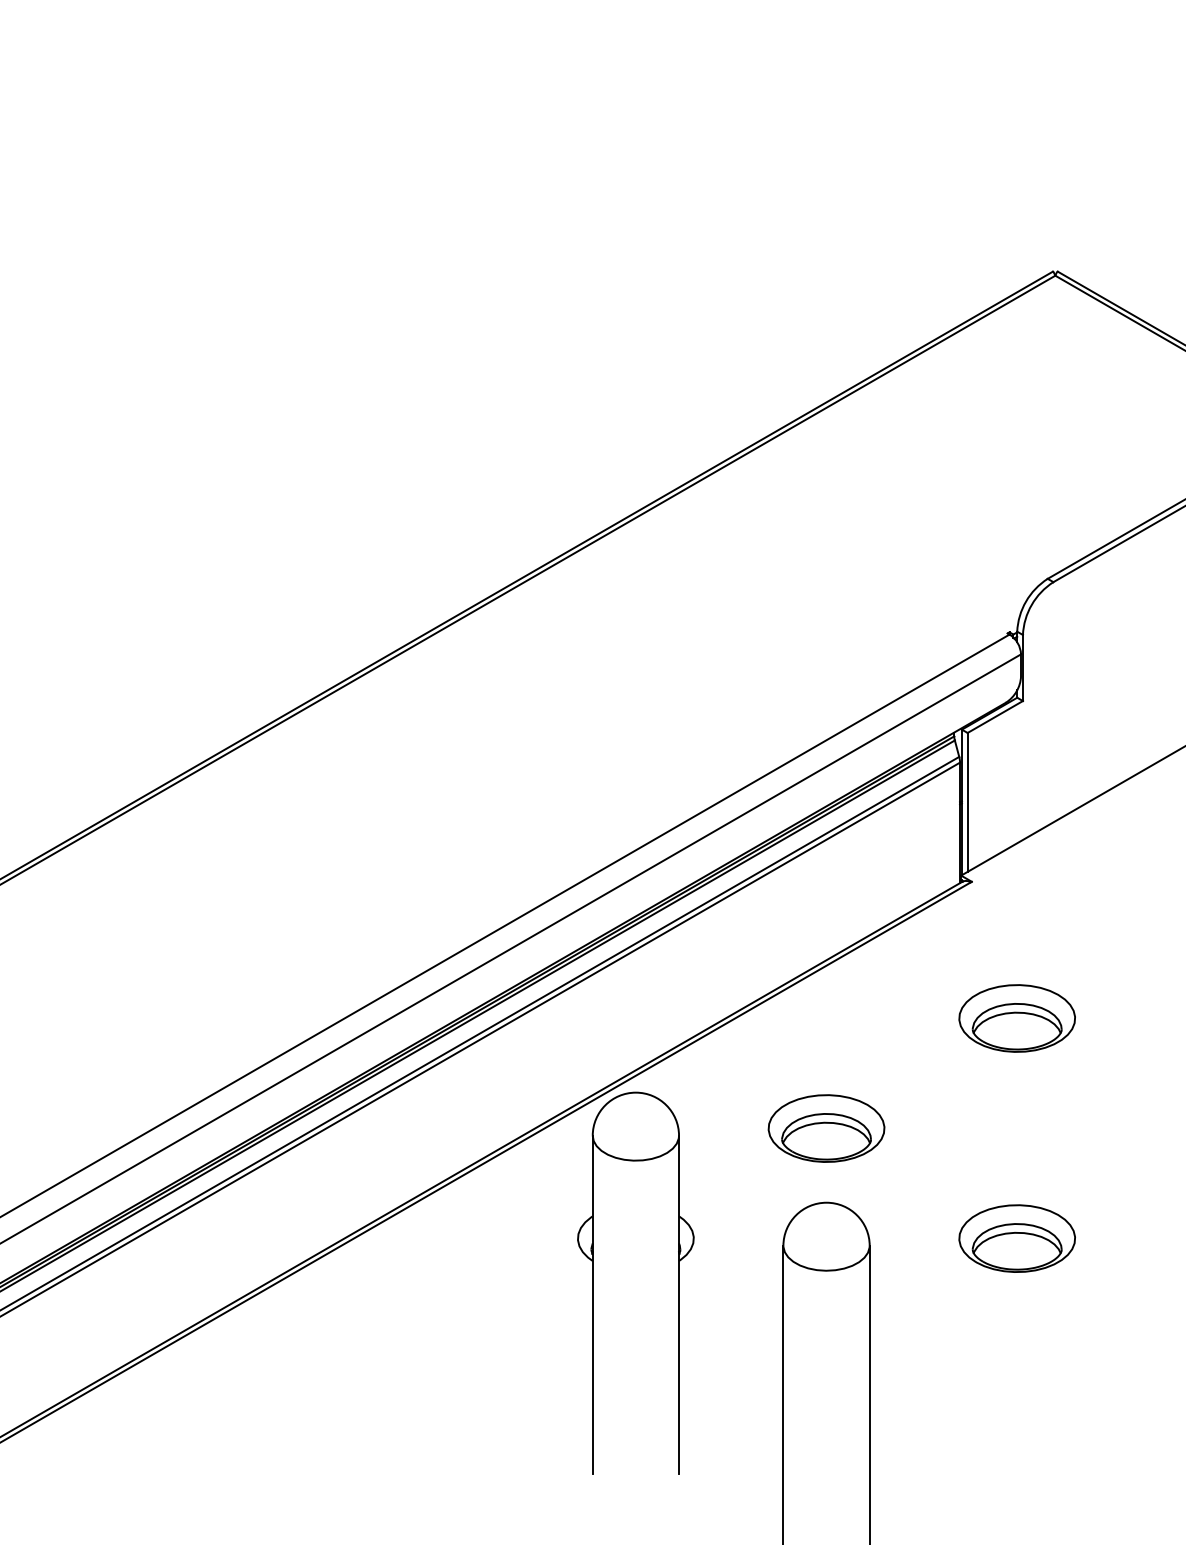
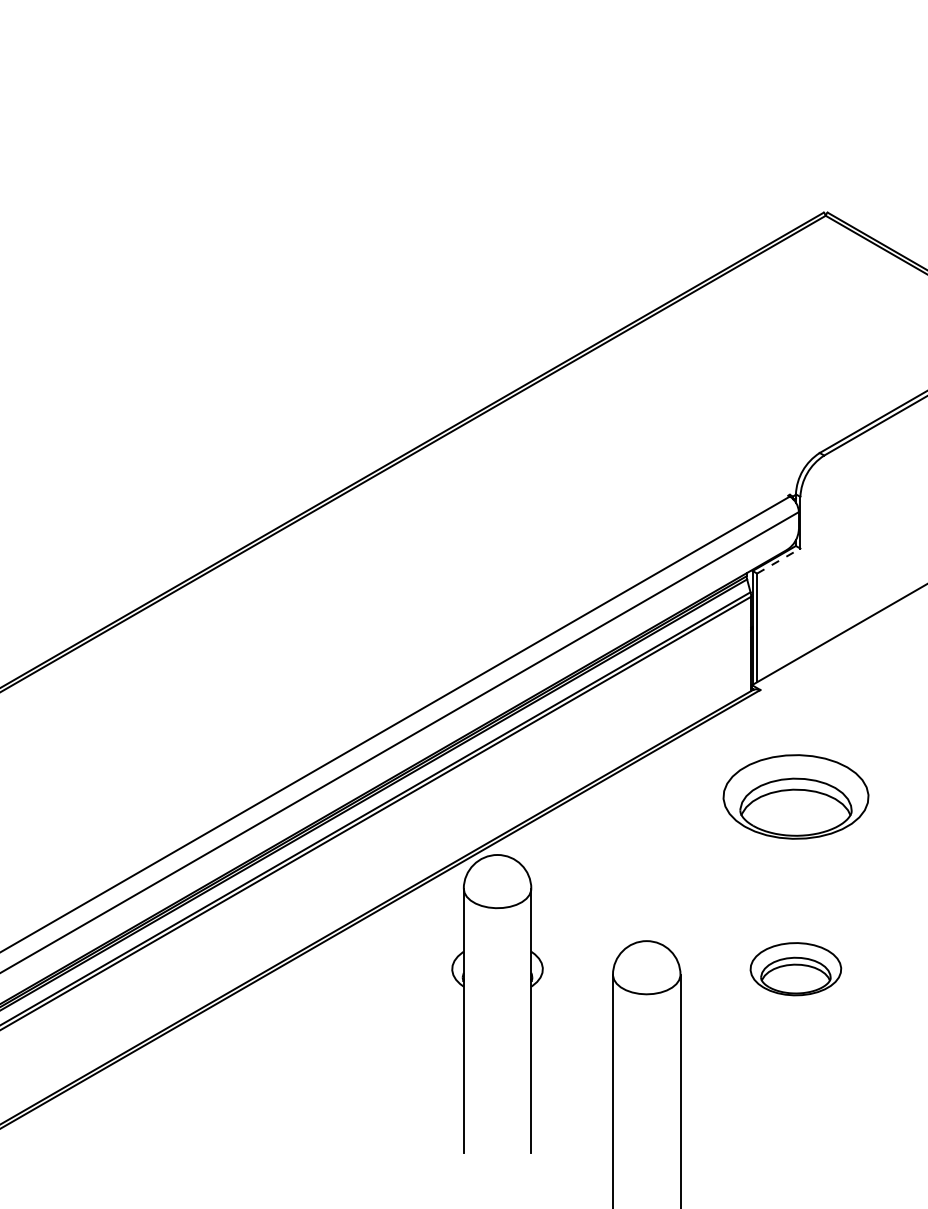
line: (995, 717) -> (778, 561), solid -> dashed
part: (1016, 1018) -> (795, 796), size x1.6
part: (826, 1128) -> (646, 883), removed

